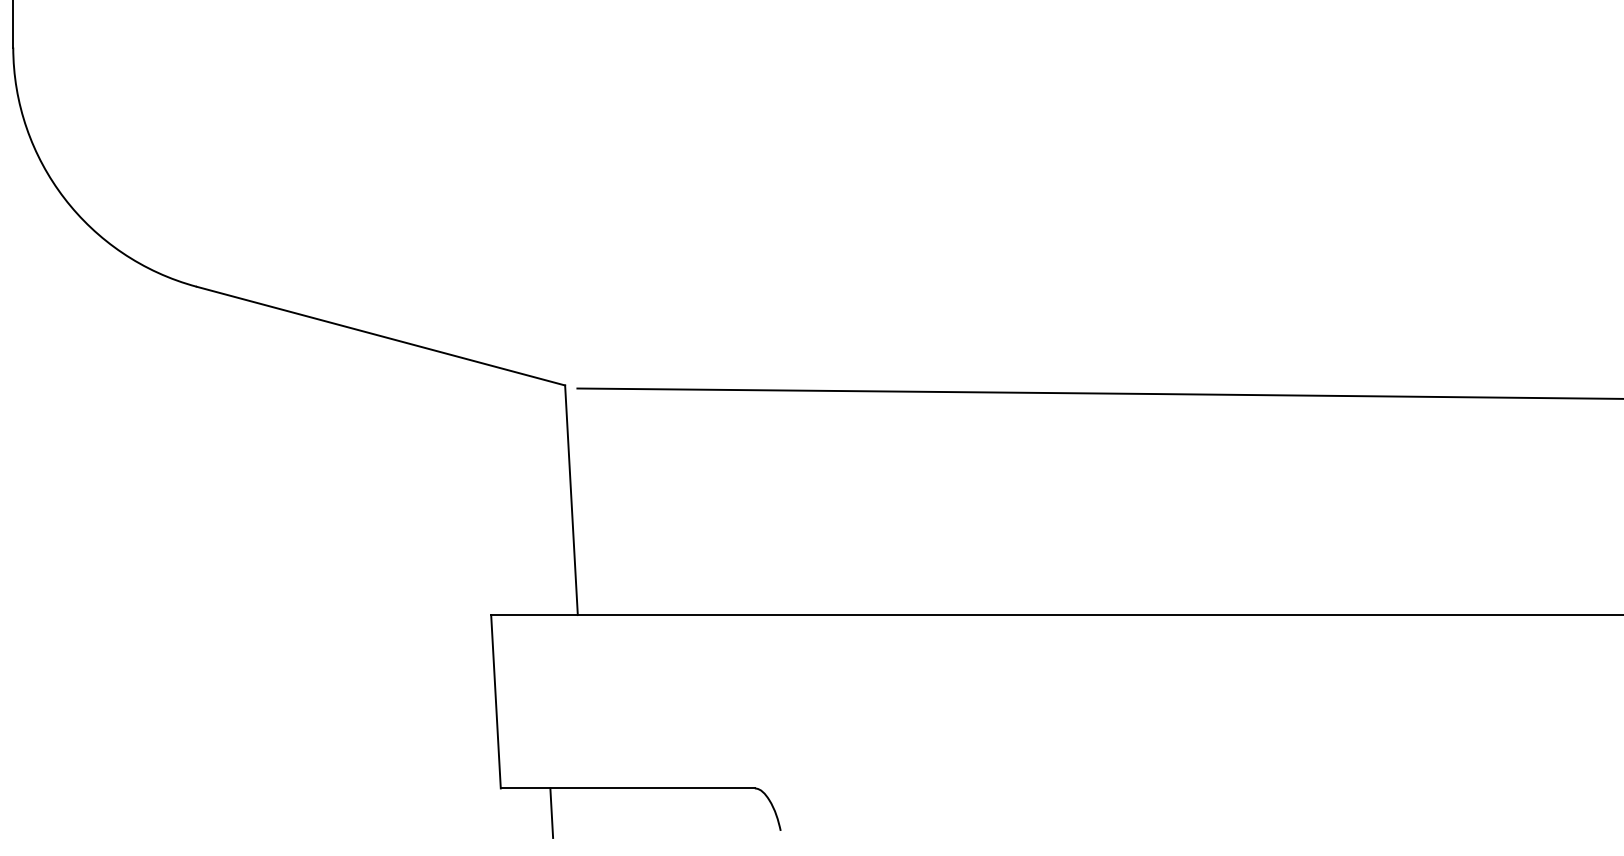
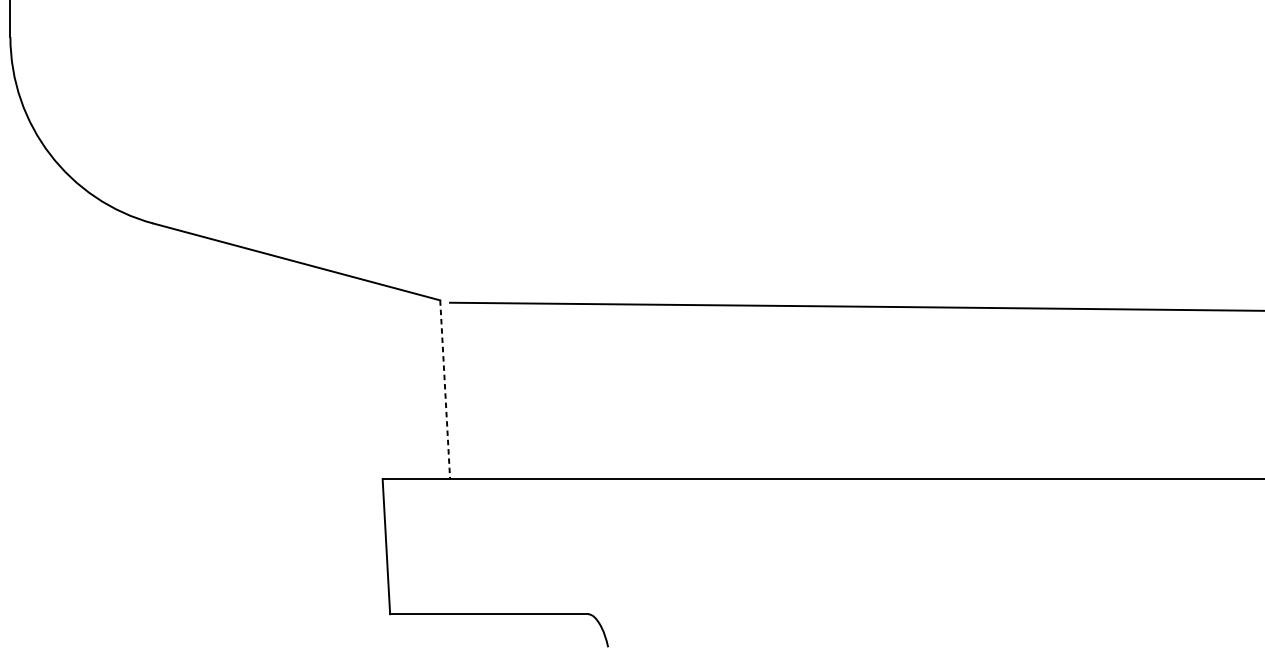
line: (571, 500) -> (445, 389), solid -> dashed
line: (551, 812) -> (429, 632), removed

